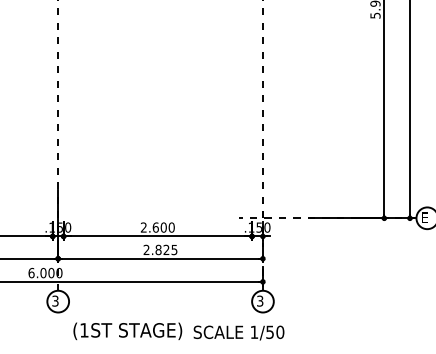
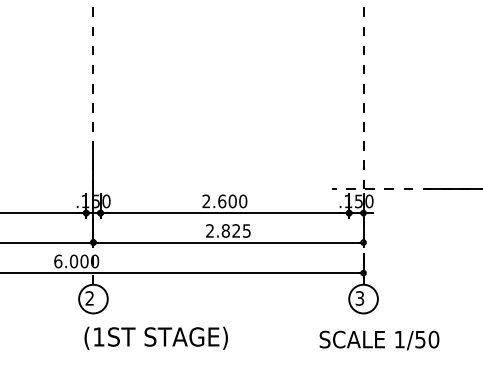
text: (55, 301) -> (89, 298), 3 -> 2
text: (127, 331) -> (155, 338), moved
text: (238, 332) -> (378, 339), moved

